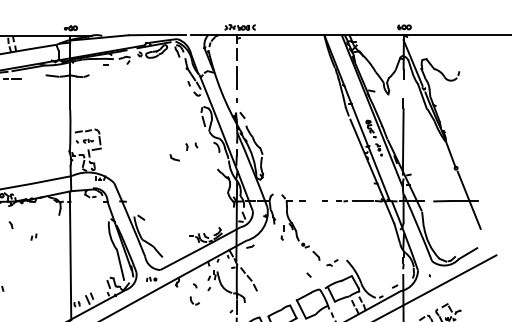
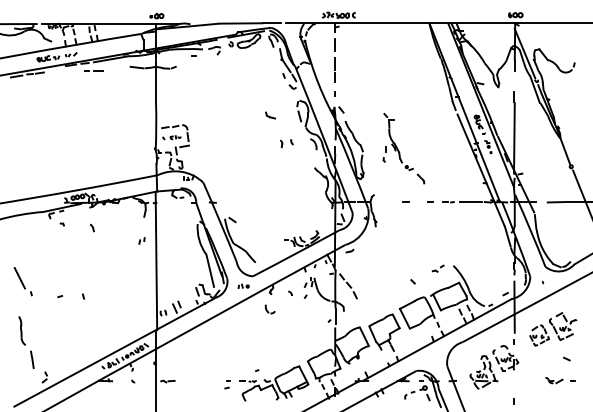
part: (174, 157) -> (270, 115), moved
part: (300, 227) -> (403, 148), moved
part: (33, 236) -> (141, 240), moved
part: (194, 300) -> (269, 309), moved

